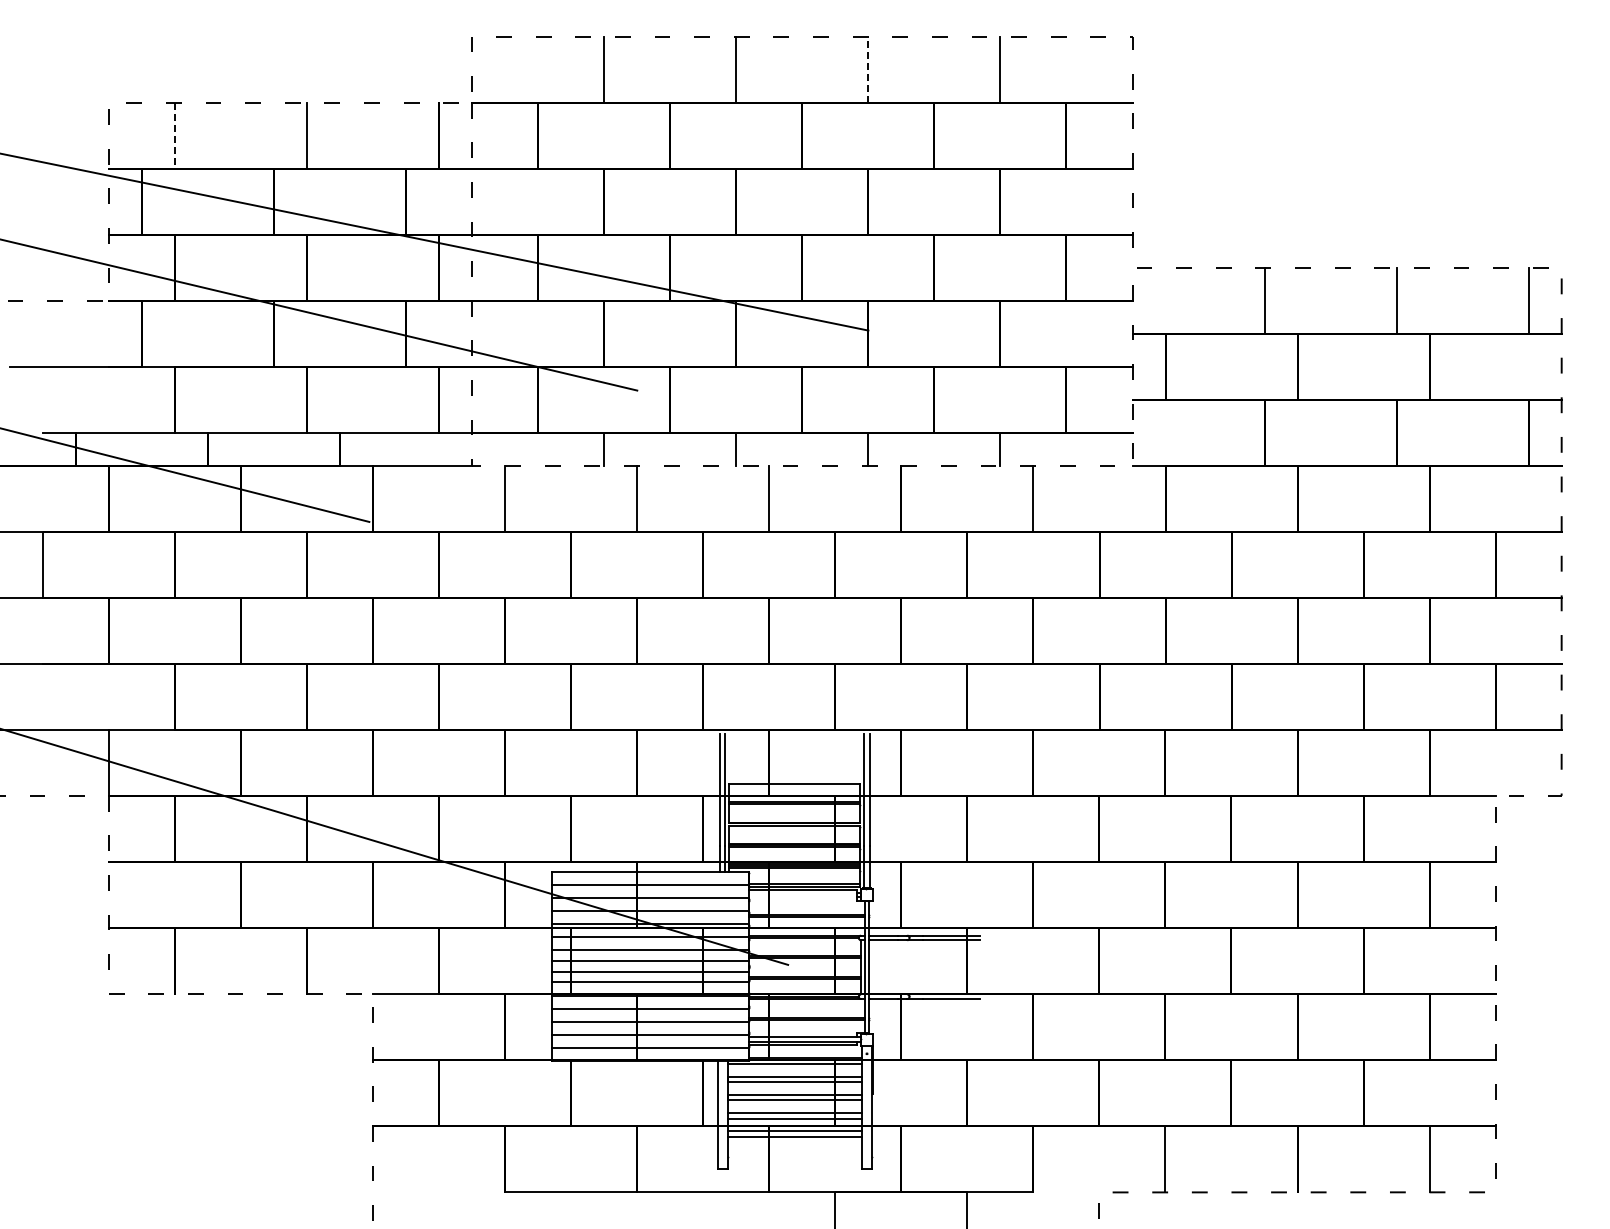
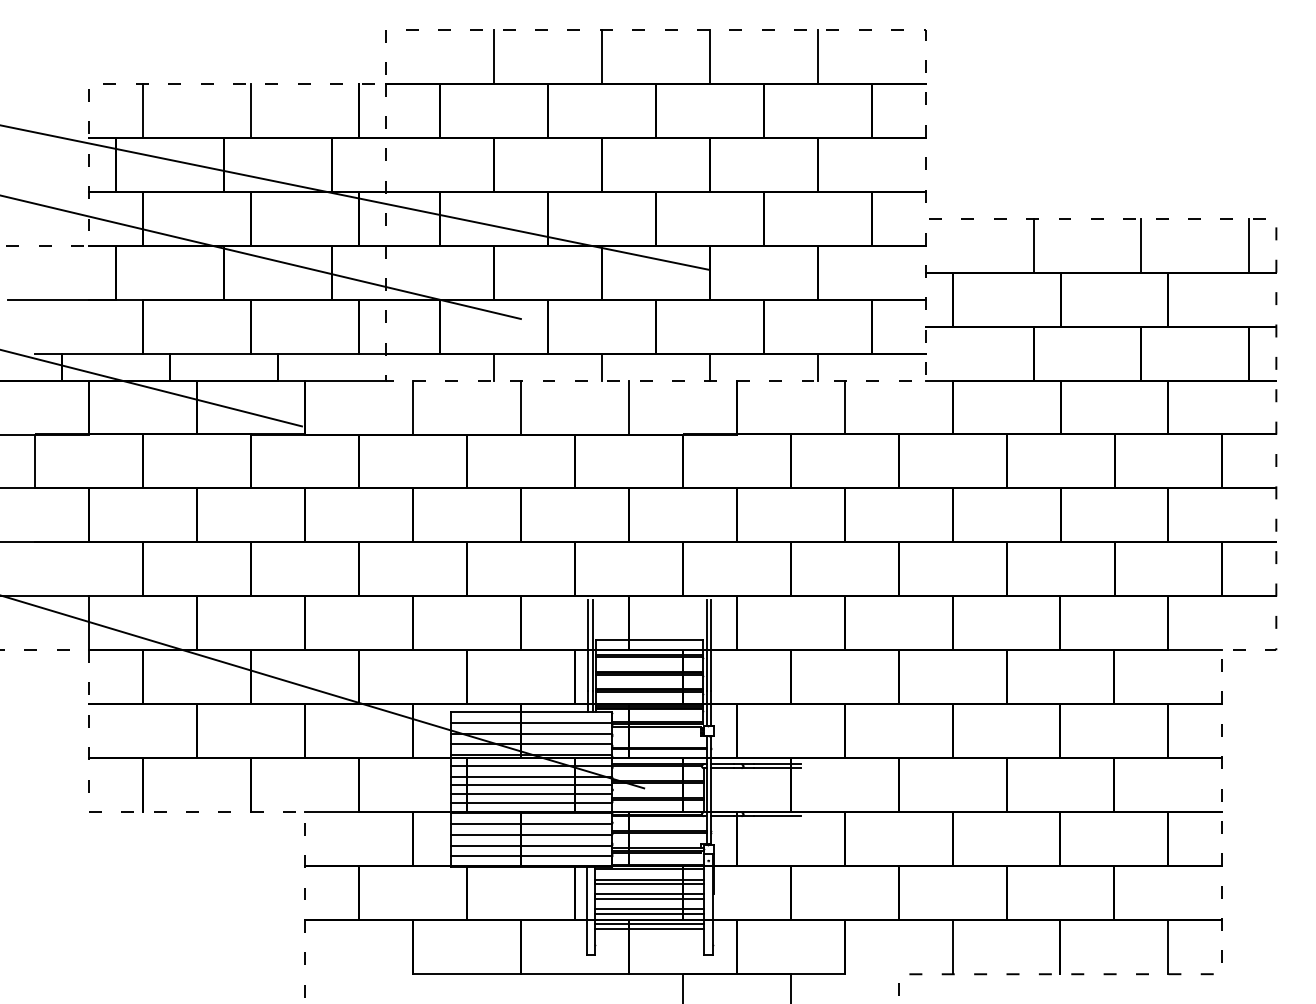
line: (868, 69) -> (709, 56), dashed -> solid
line: (175, 136) -> (143, 111), dashed -> solid

